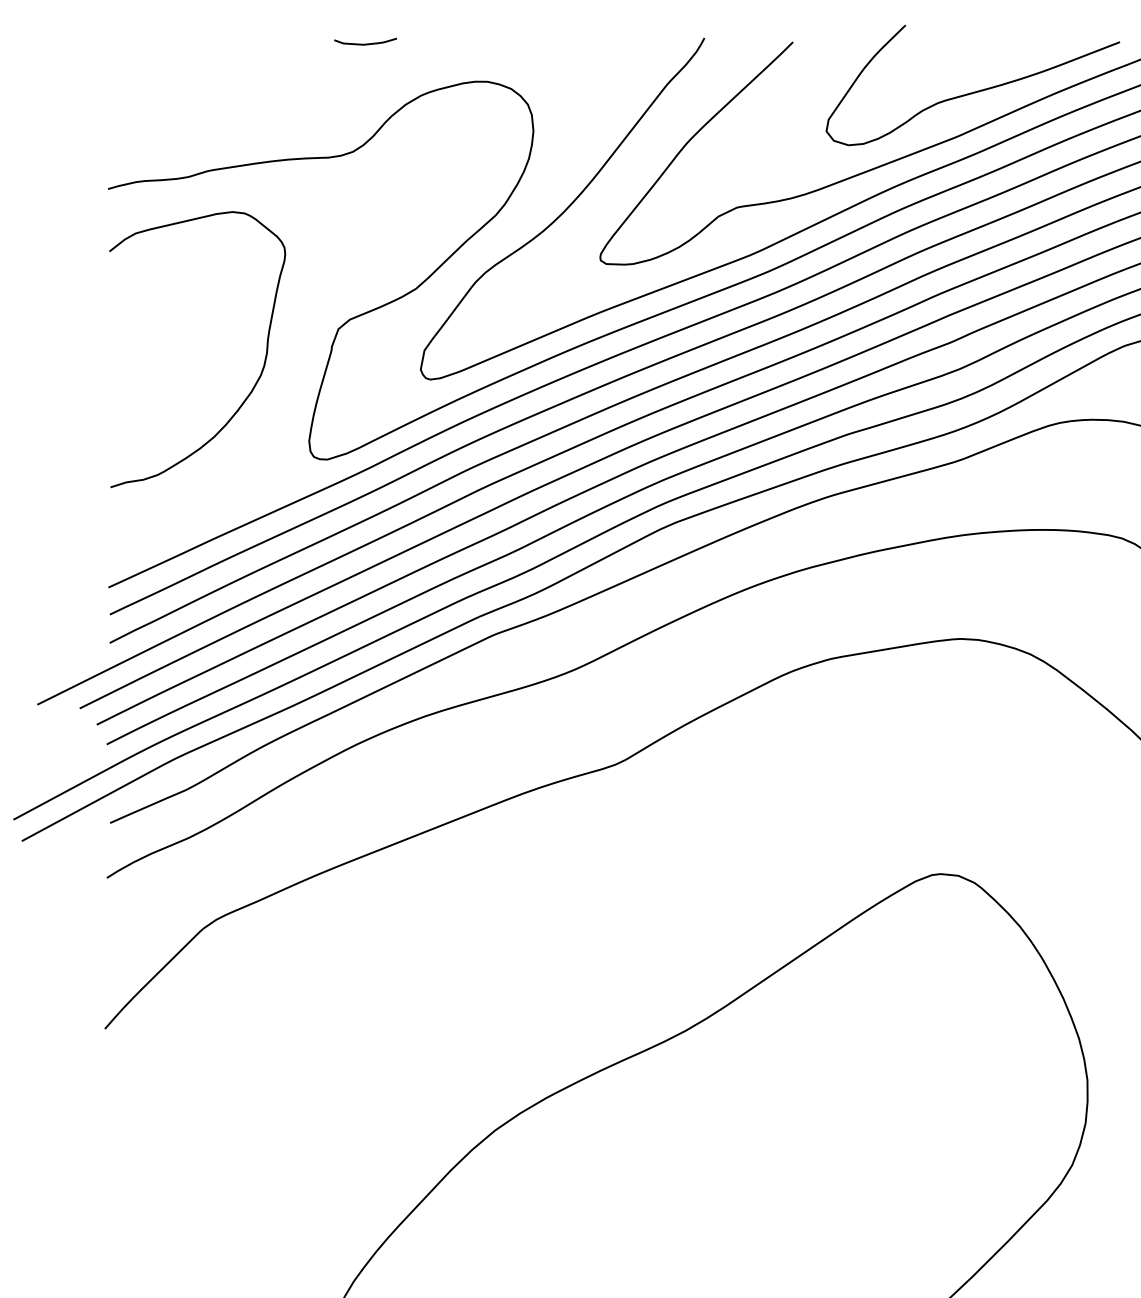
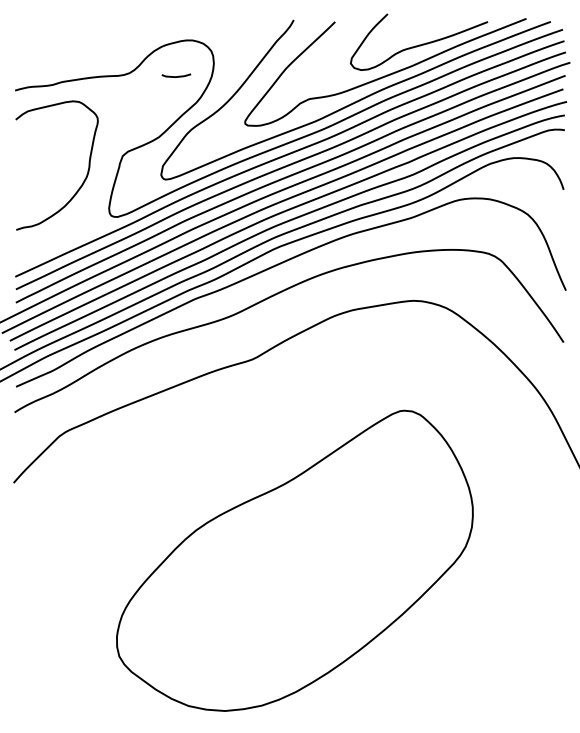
curve: (365, 43) -> (176, 76), moved

